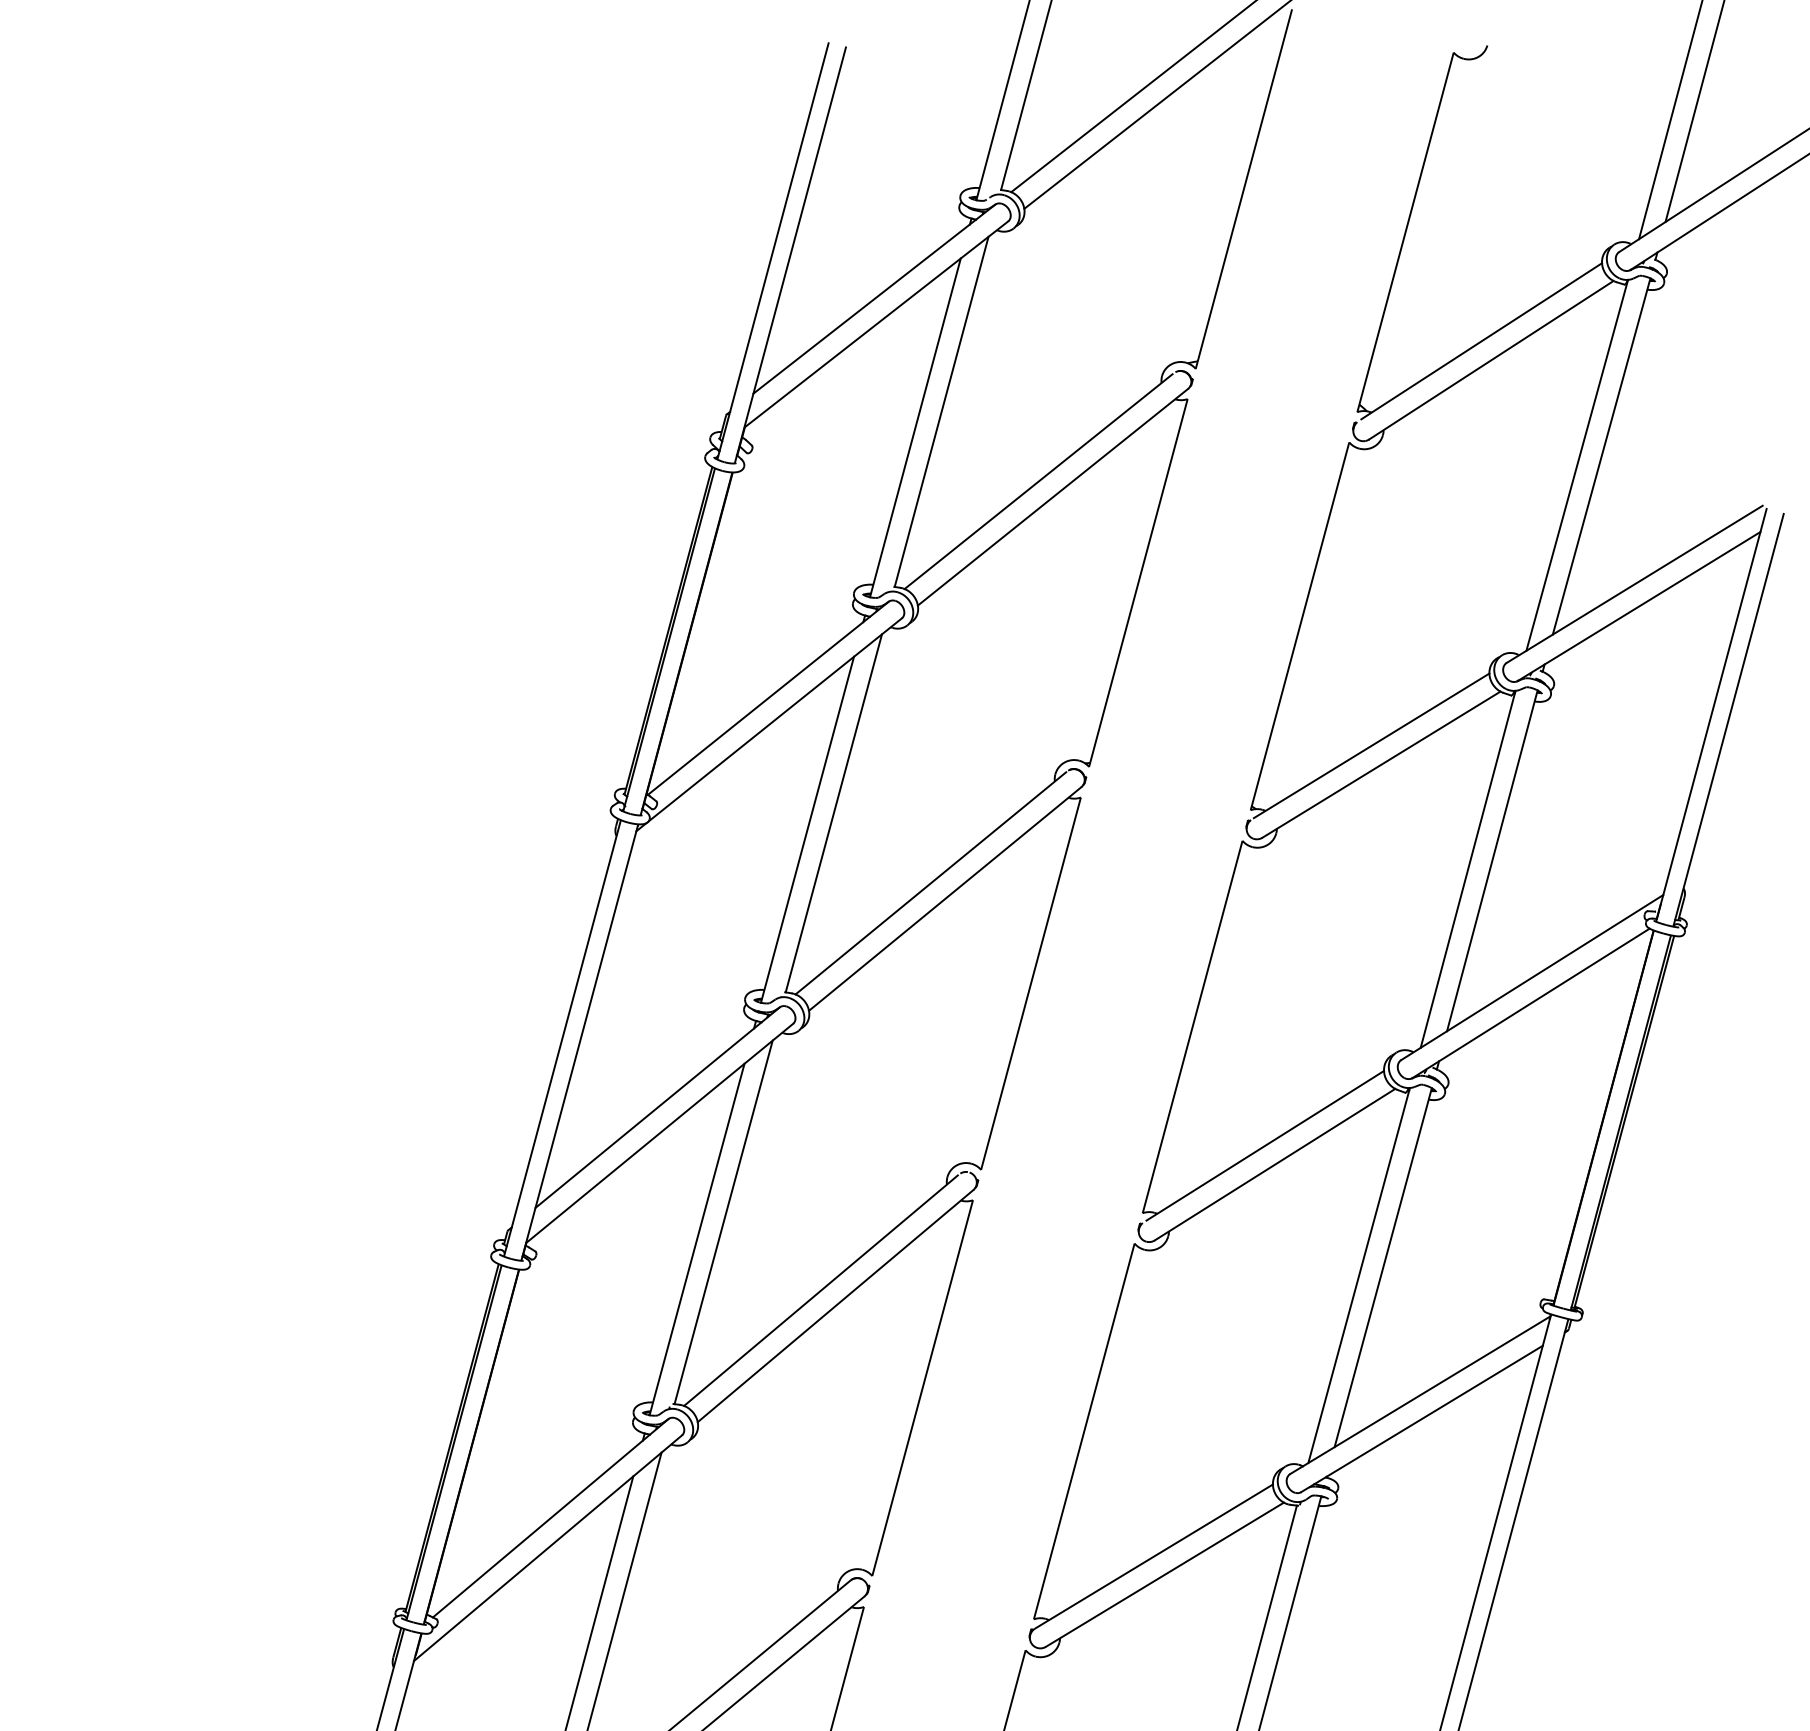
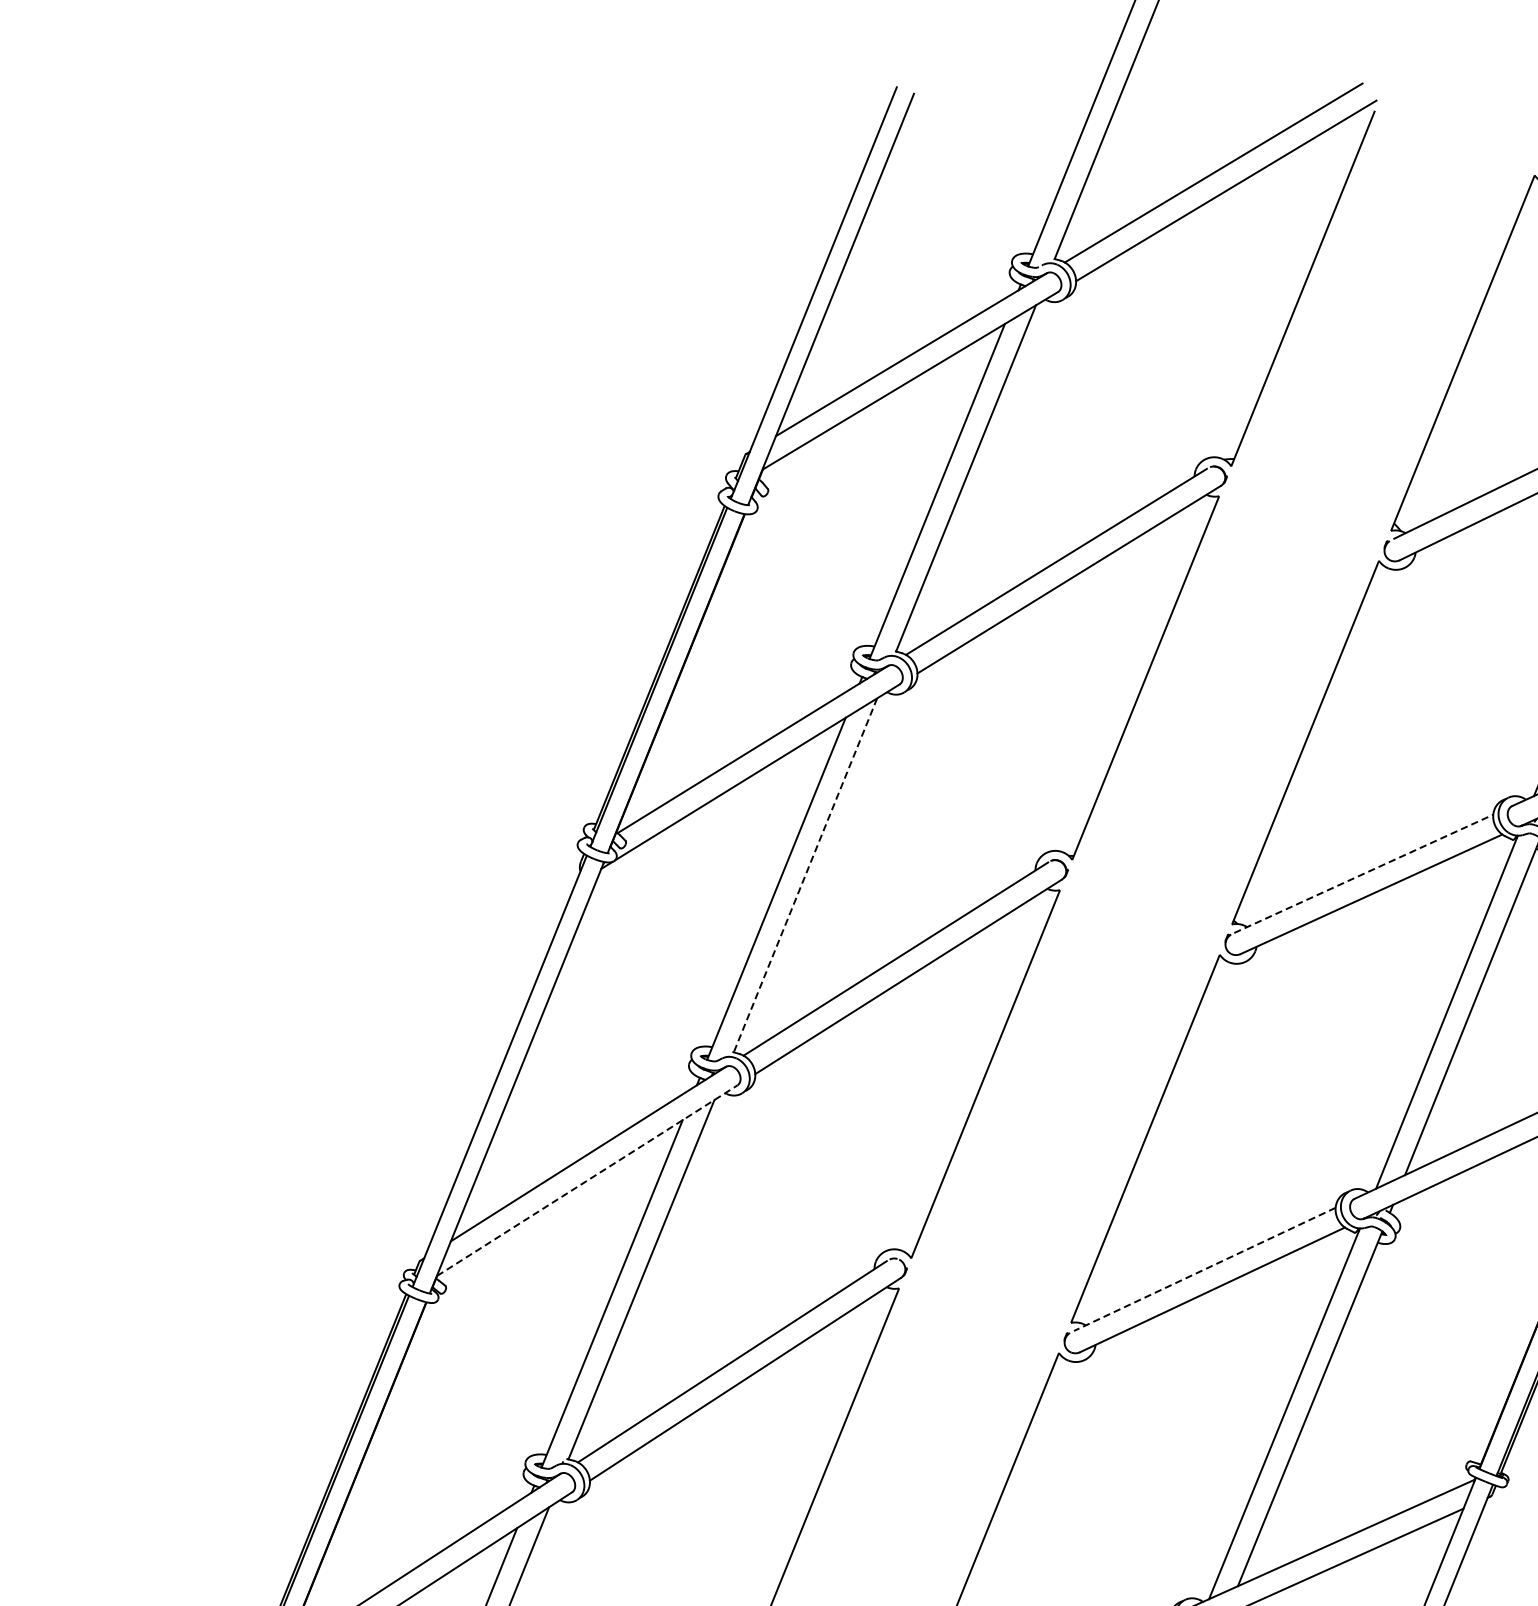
line: (1372, 745) -> (1364, 873), solid -> dashed
line: (833, 813) -> (805, 875), solid -> dashed
line: (659, 1133) -> (587, 1180), solid -> dashed
line: (1264, 1146) -> (1203, 1270), solid -> dashed

